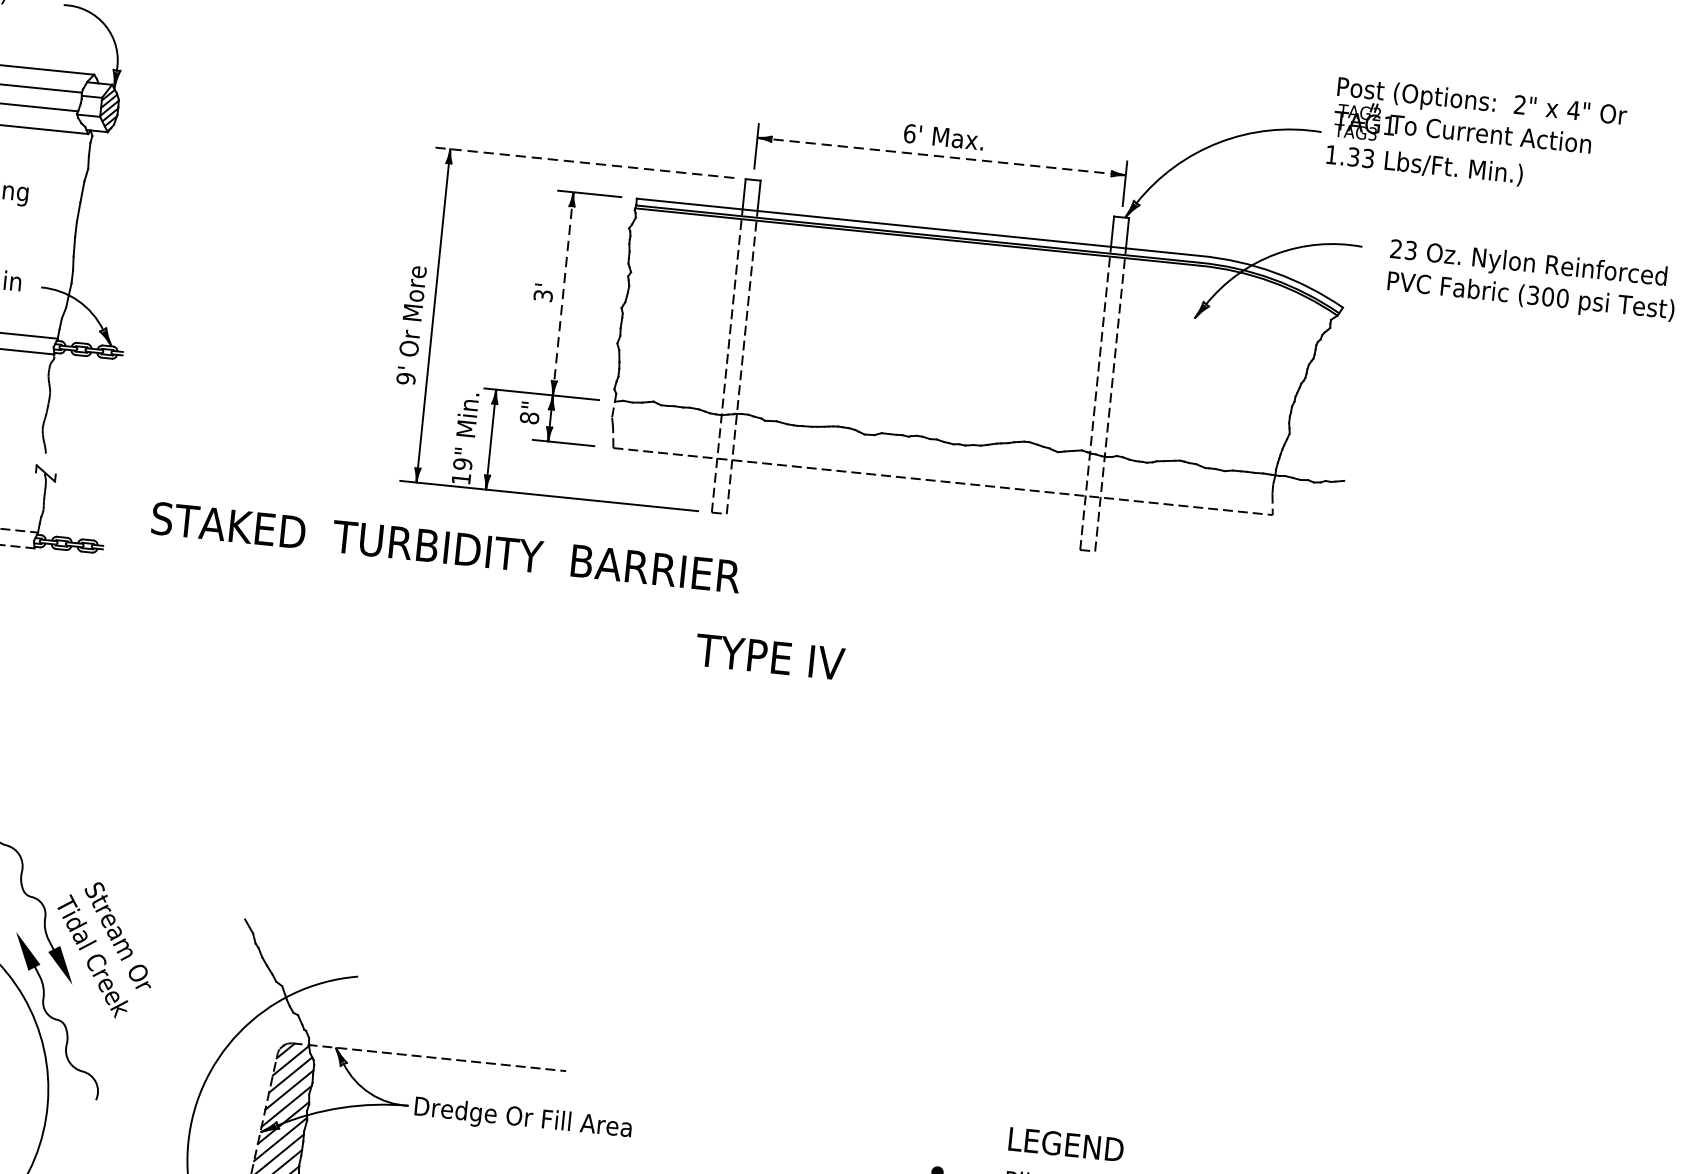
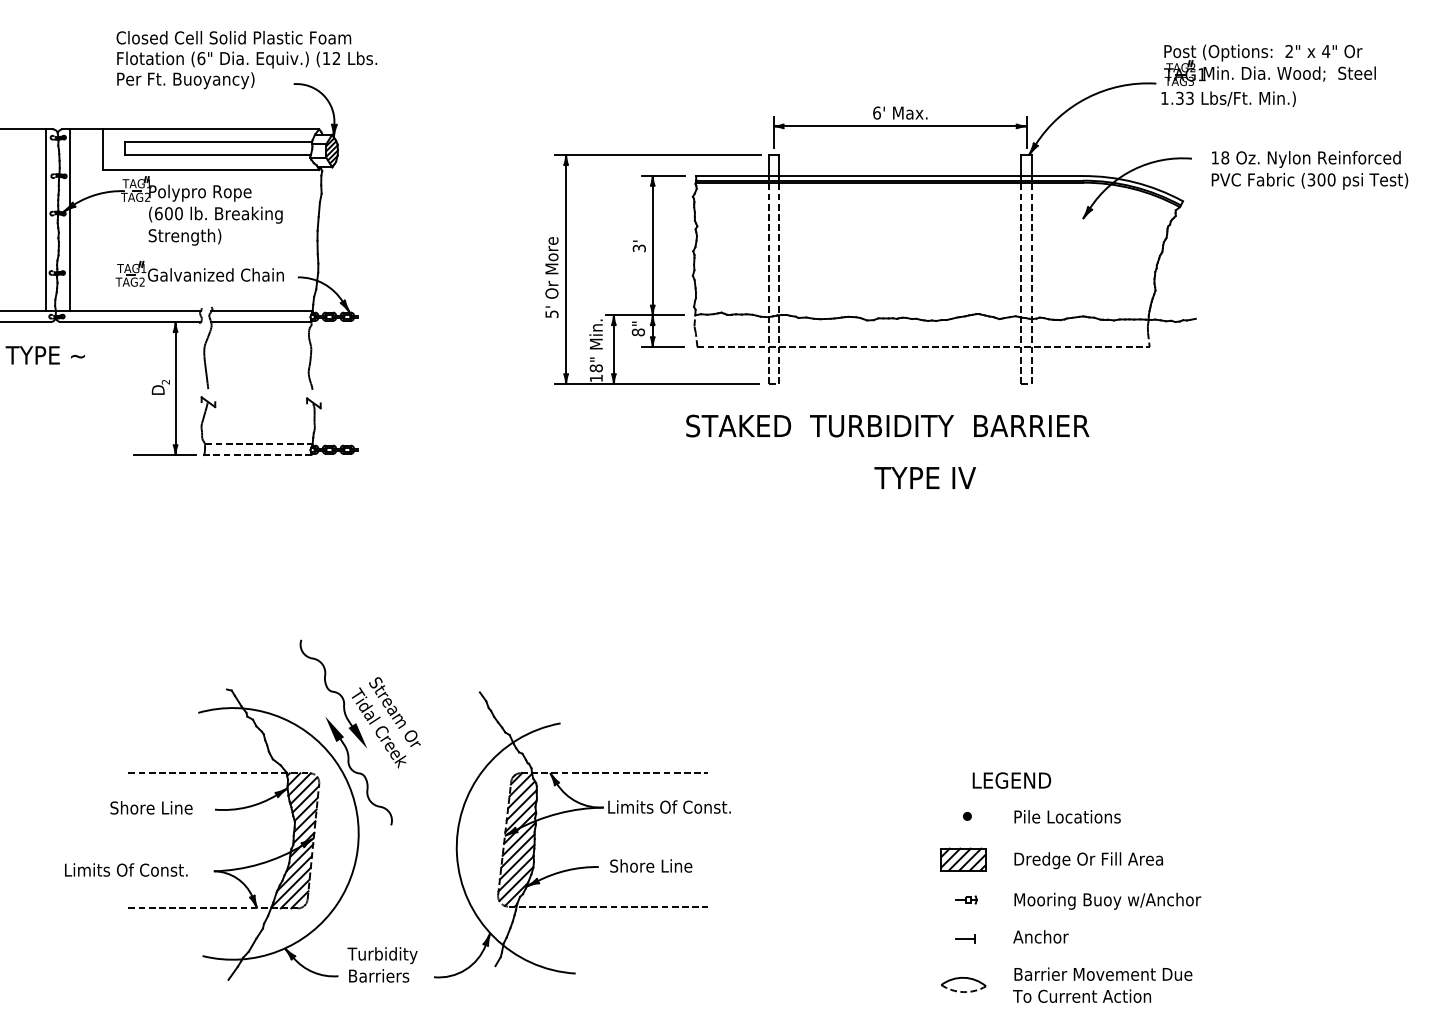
text: (1515, 136) -> (1288, 73), To Current Action -> Min. Dia. Wood;  Steel
line: (942, 156) -> (900, 126), dashed -> solid
line: (583, 163) -> (657, 155), dashed -> solid
text: (1404, 249) -> (1220, 157), 23 -> 18
line: (562, 293) -> (652, 245), dashed -> solid
text: (405, 379) -> (551, 314), 9' -> 5'
text: (463, 464) -> (596, 368), 19" -> 18"
text: (445, 546) -> (887, 425), moved
text: (769, 656) -> (924, 477), moved
text: (523, 1118) -> (682, 808), Dredge Or Fill Area -> Limits Of Const.
text: (1065, 1144) -> (1011, 780), moved

